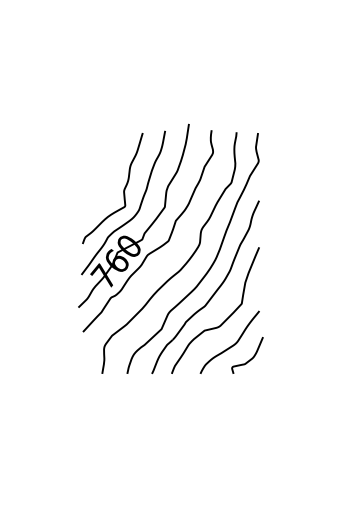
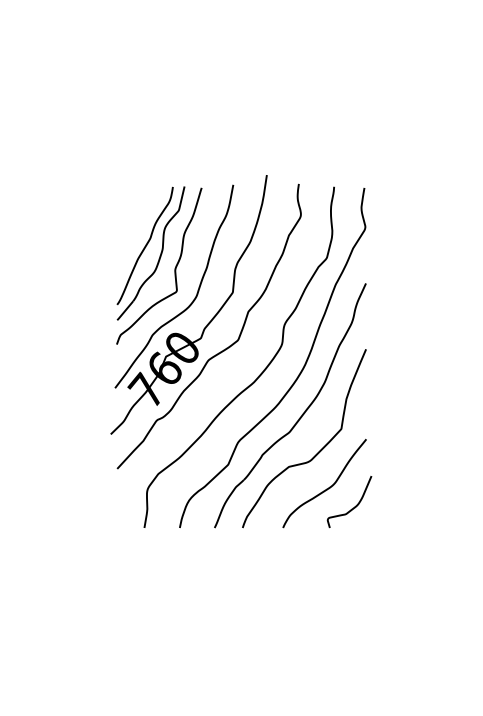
part: (106, 179) -> (150, 253), added

